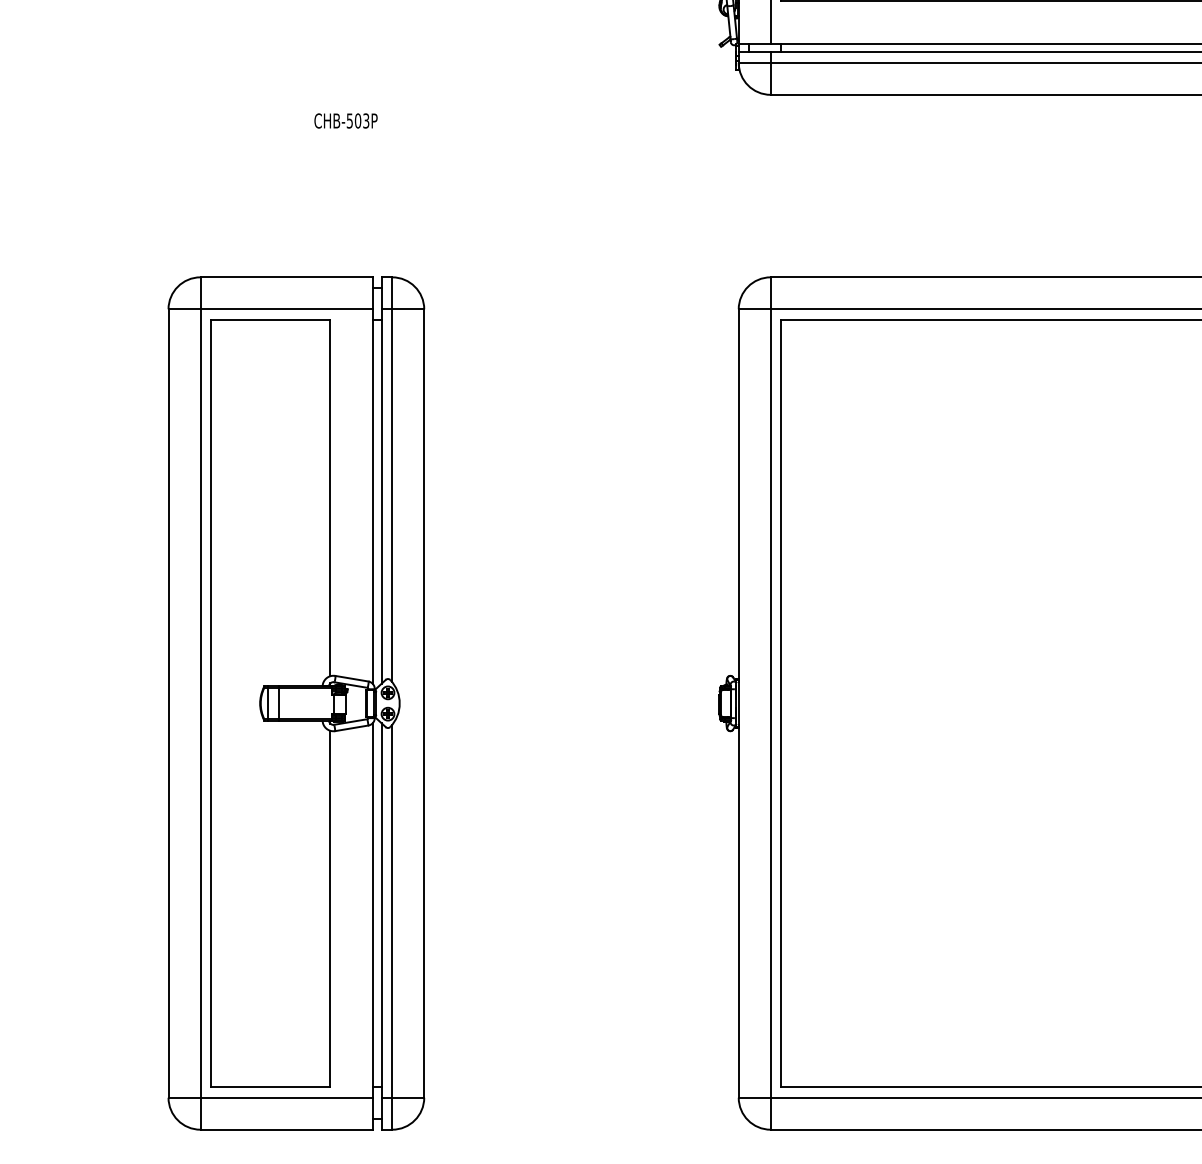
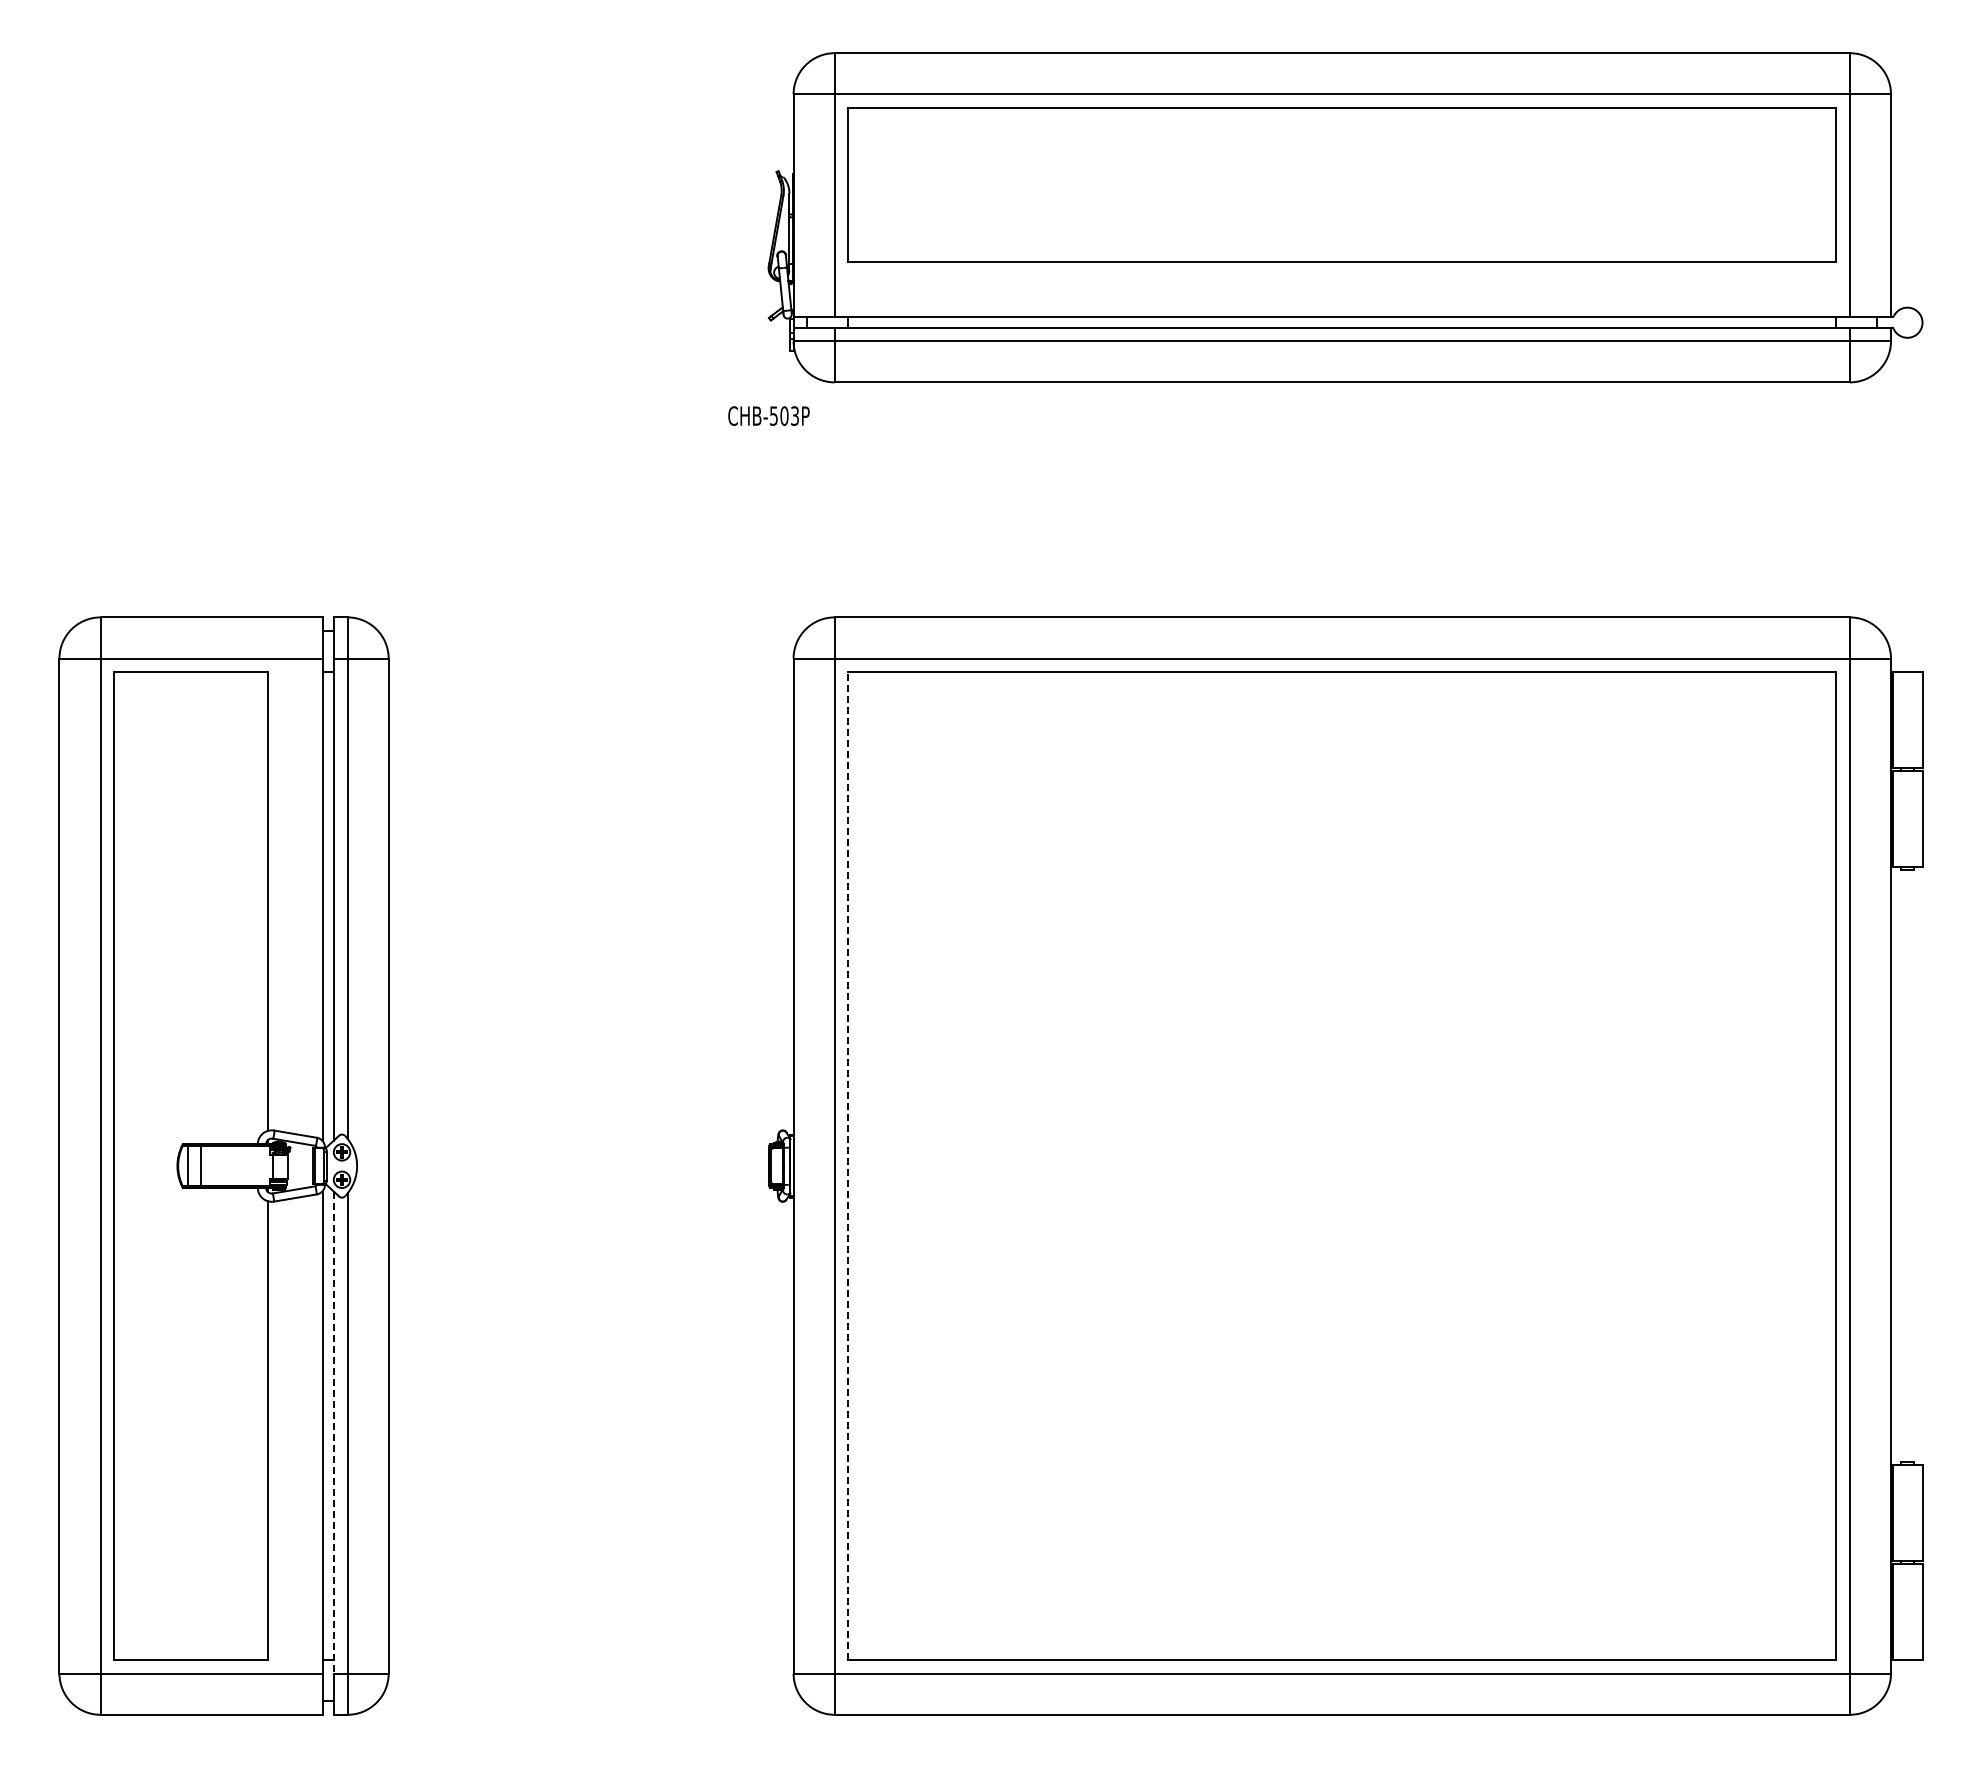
text: (345, 120) -> (768, 415), moved
line: (781, 703) -> (848, 1166), solid -> dashed
line: (381, 911) -> (333, 1433), solid -> dashed

